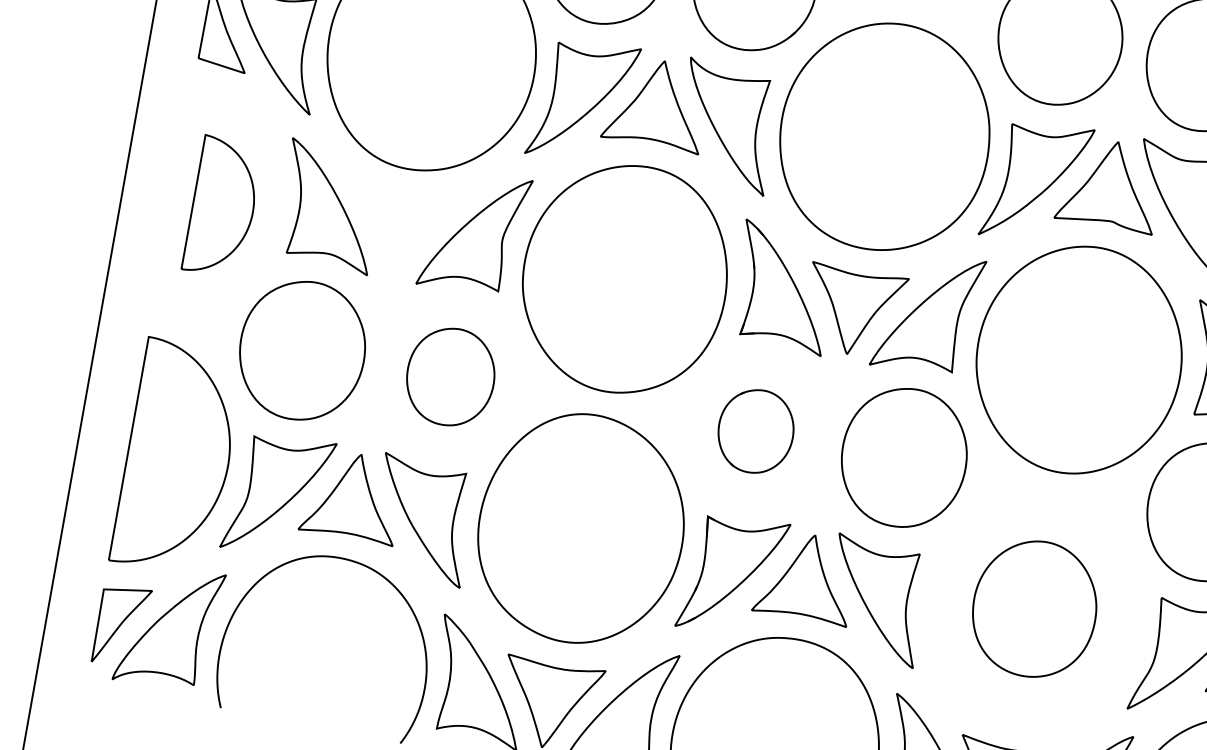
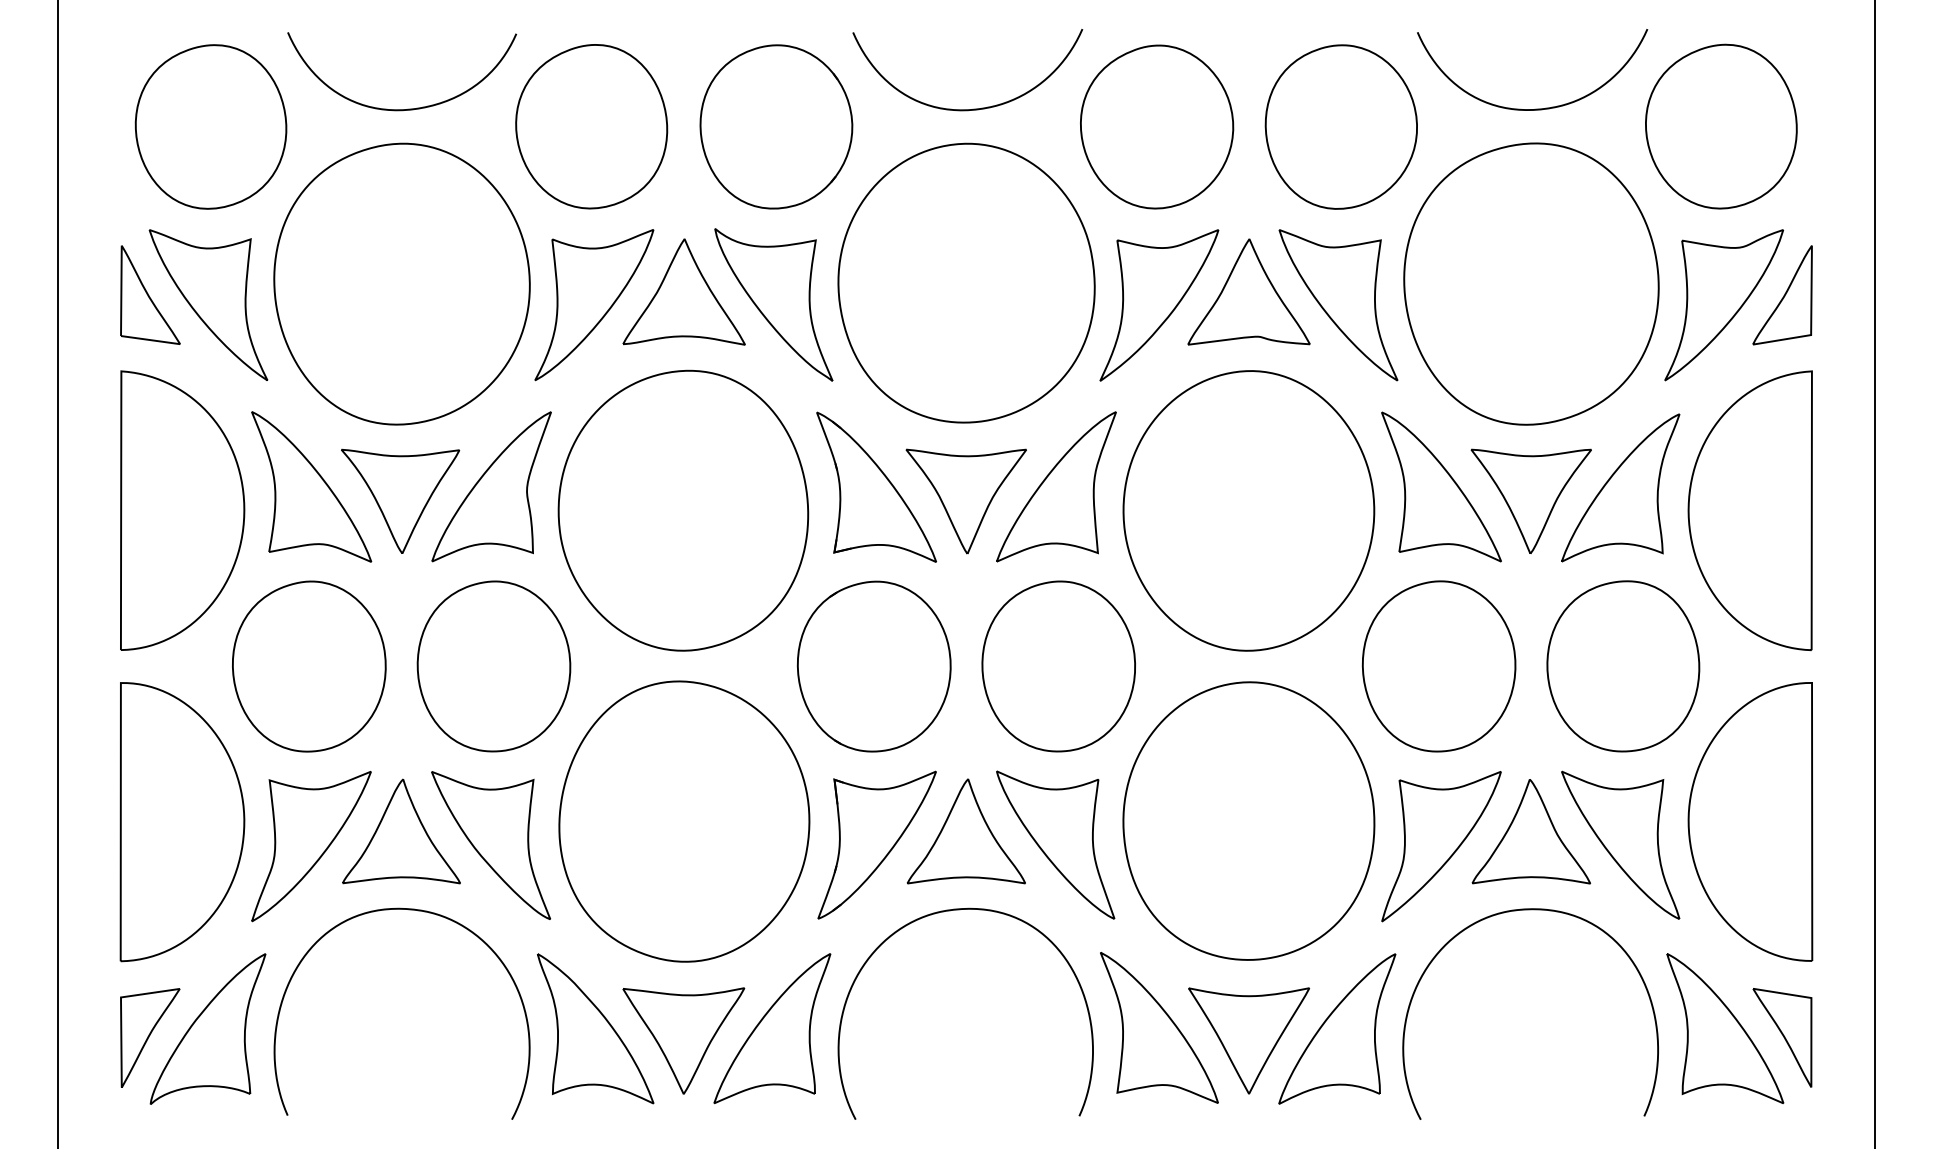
part: (222, 207) -> (182, 510), size x1.67
part: (399, 230) -> (400, 500), added
part: (450, 376) -> (493, 666), size x1.43
part: (755, 431) -> (873, 666), size x1.67
part: (1034, 608) -> (1248, 820), size x1.67

